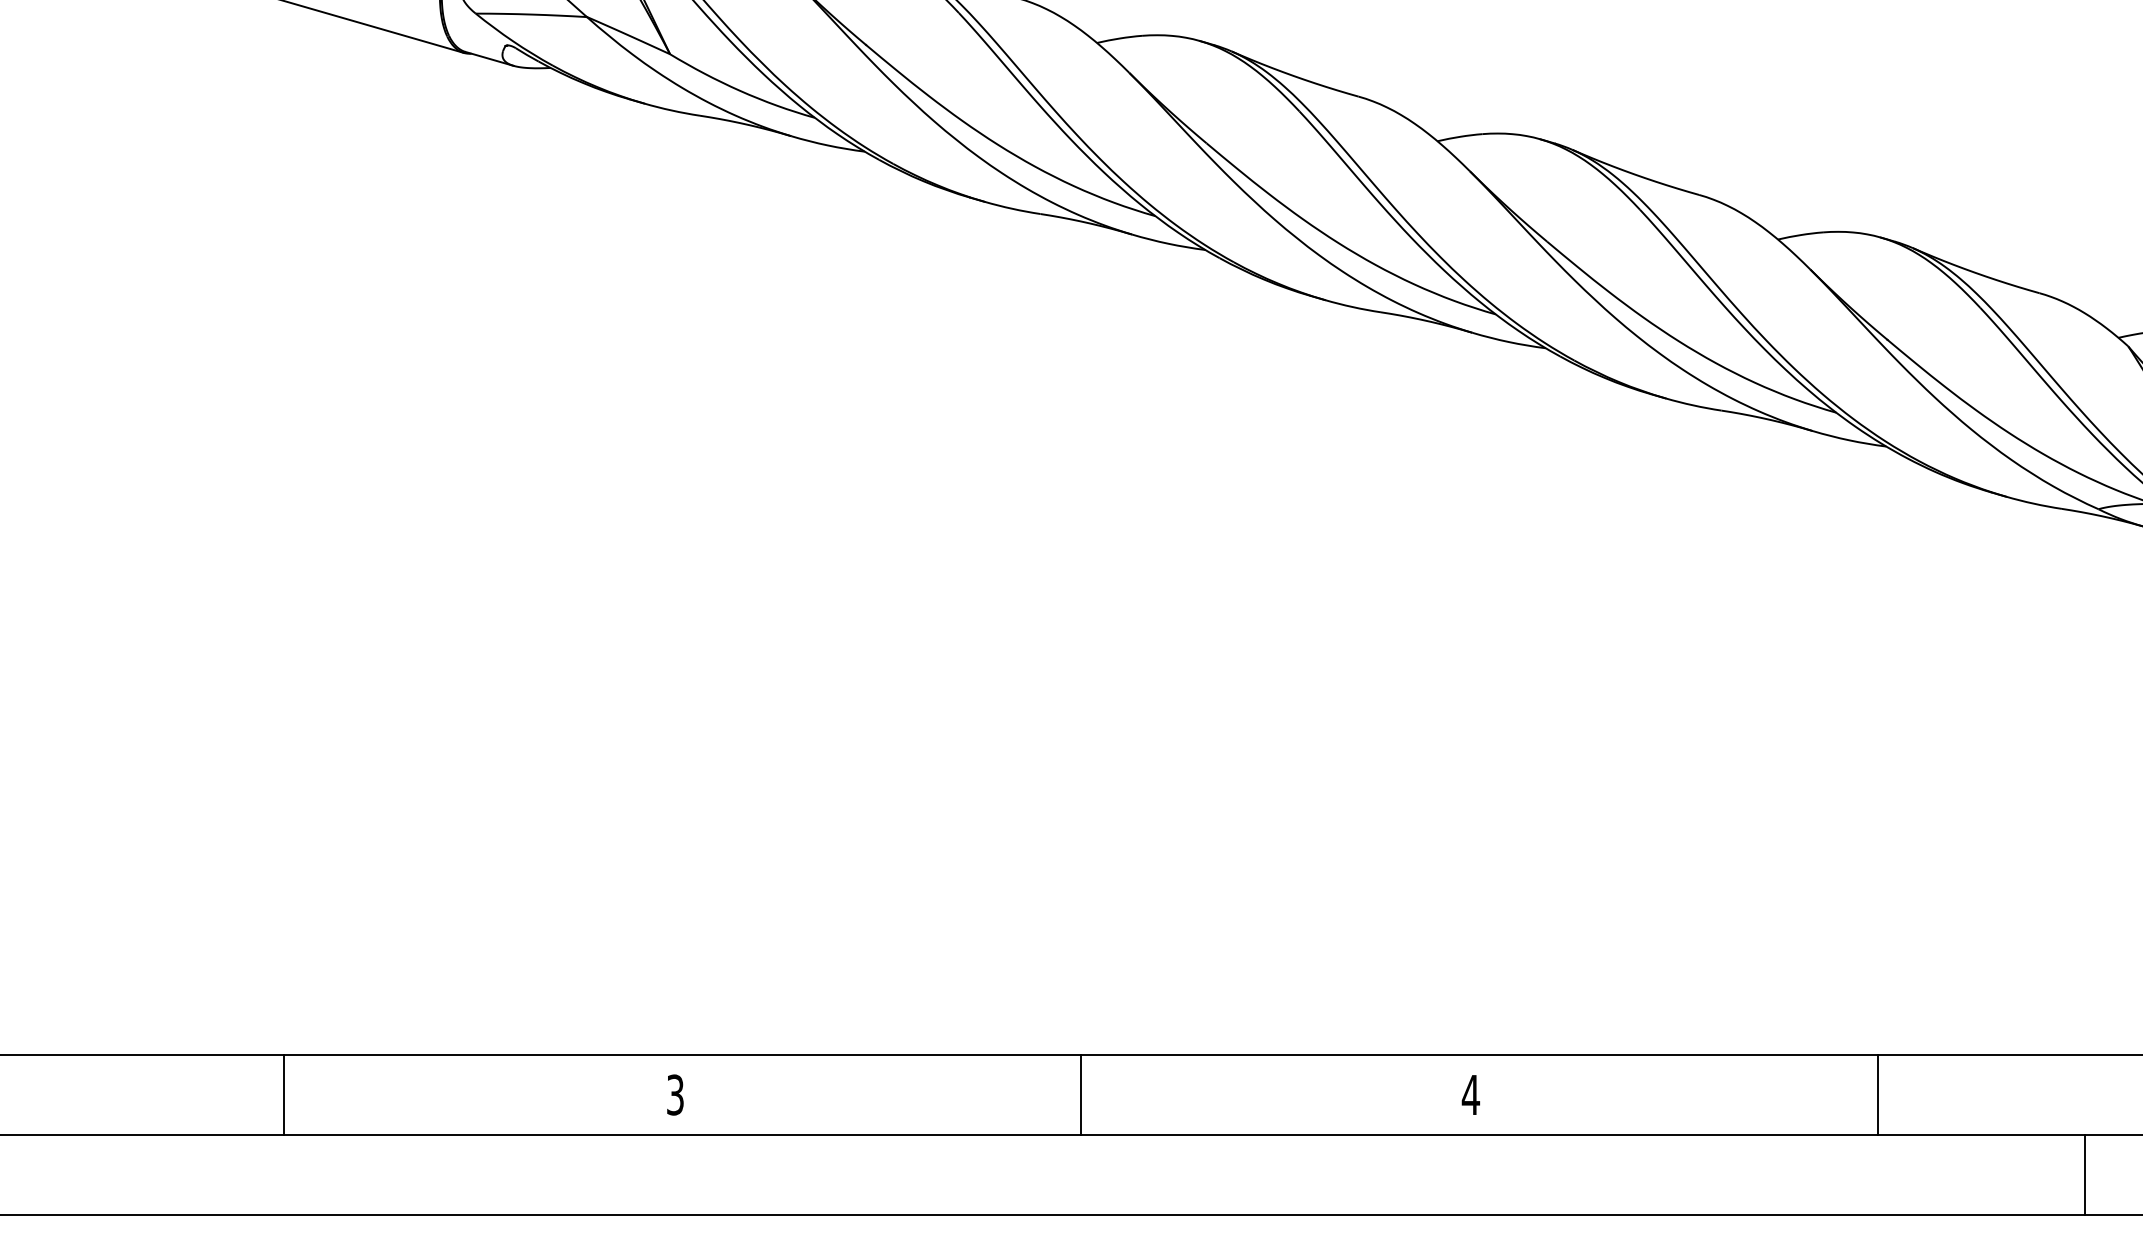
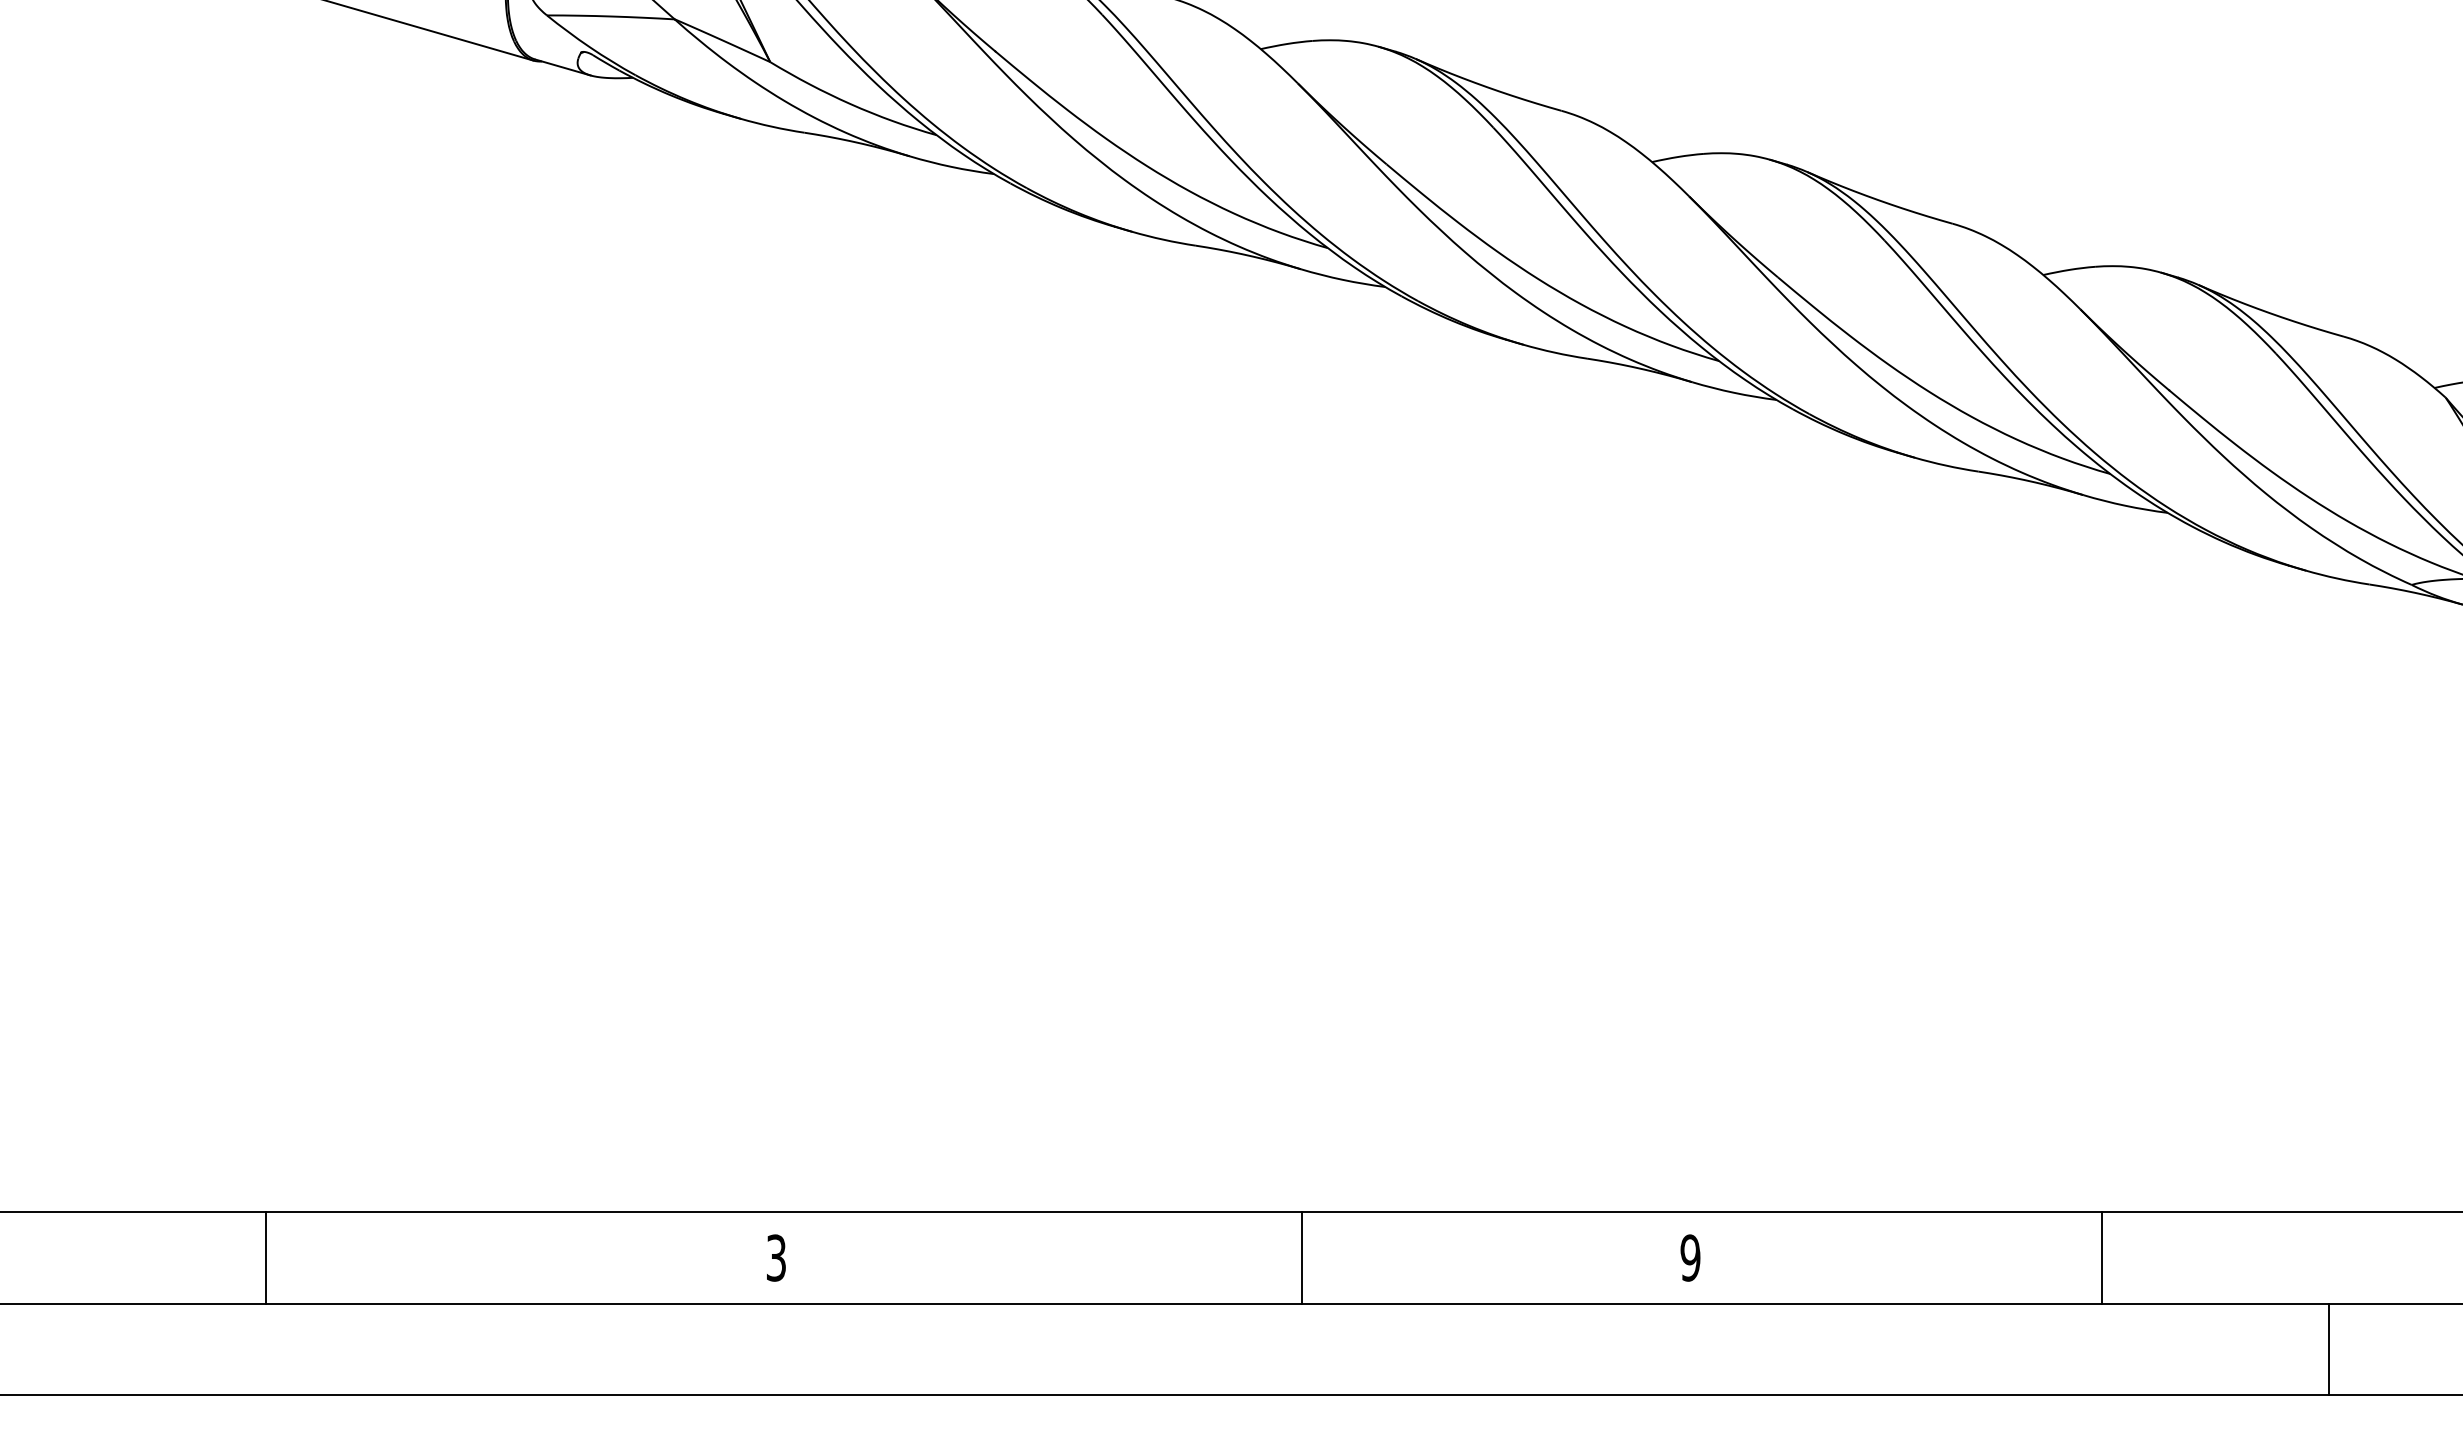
line: (284, 1094) -> (266, 1257), moved
line: (1081, 1094) -> (1302, 1257), moved
text: (1470, 1094) -> (1689, 1257), 4 -> 9
line: (1878, 1094) -> (2102, 1257), moved
line: (2085, 1174) -> (2328, 1349), moved

